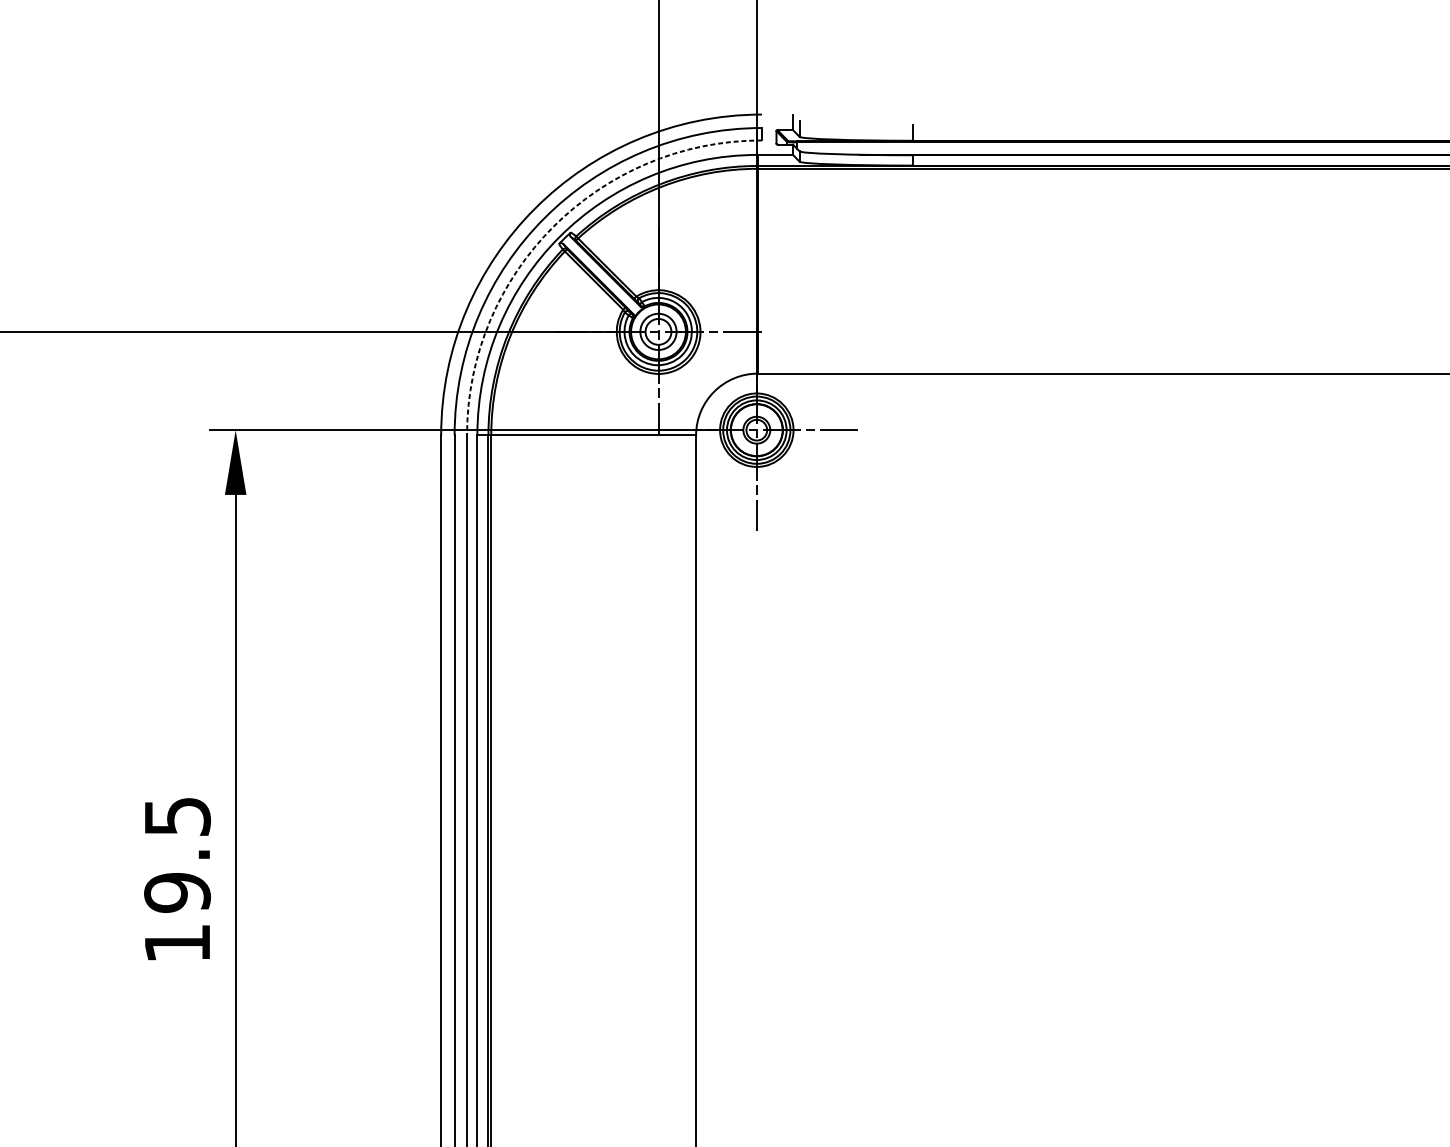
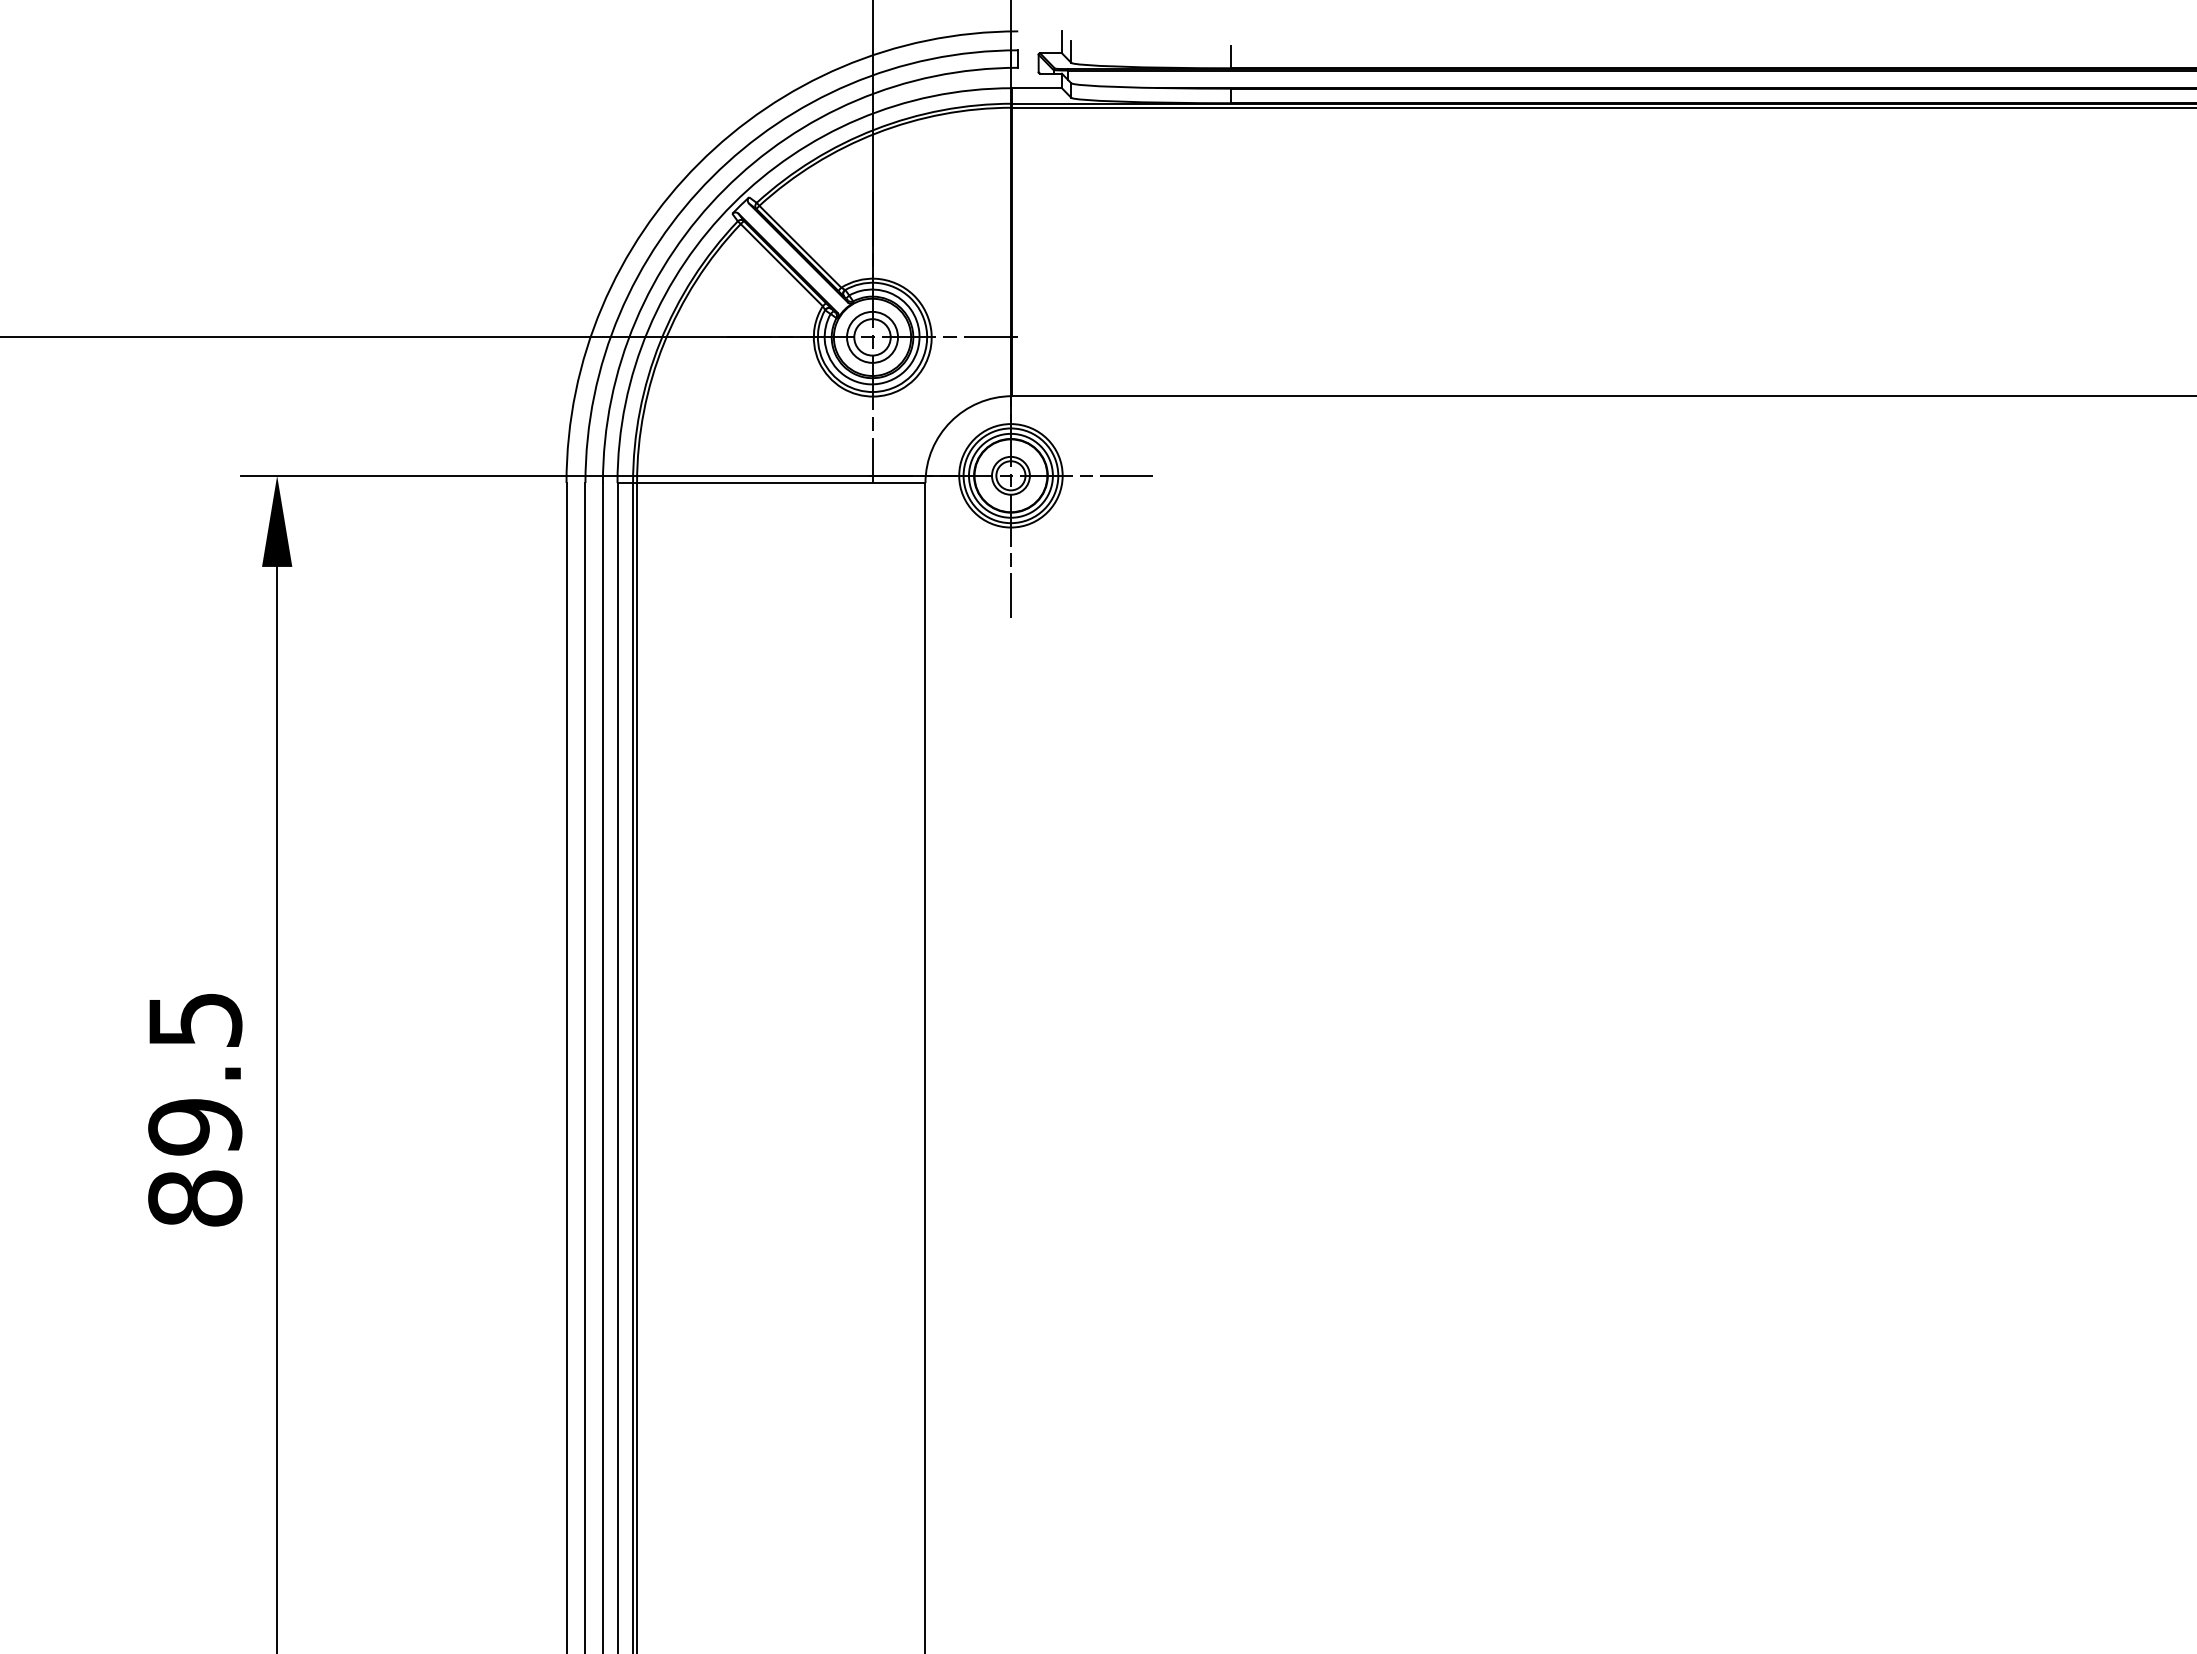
arc: (553, 226) -> (724, 189), dashed -> solid
text: (177, 943) -> (195, 1198), 19.5 -> 89.5

